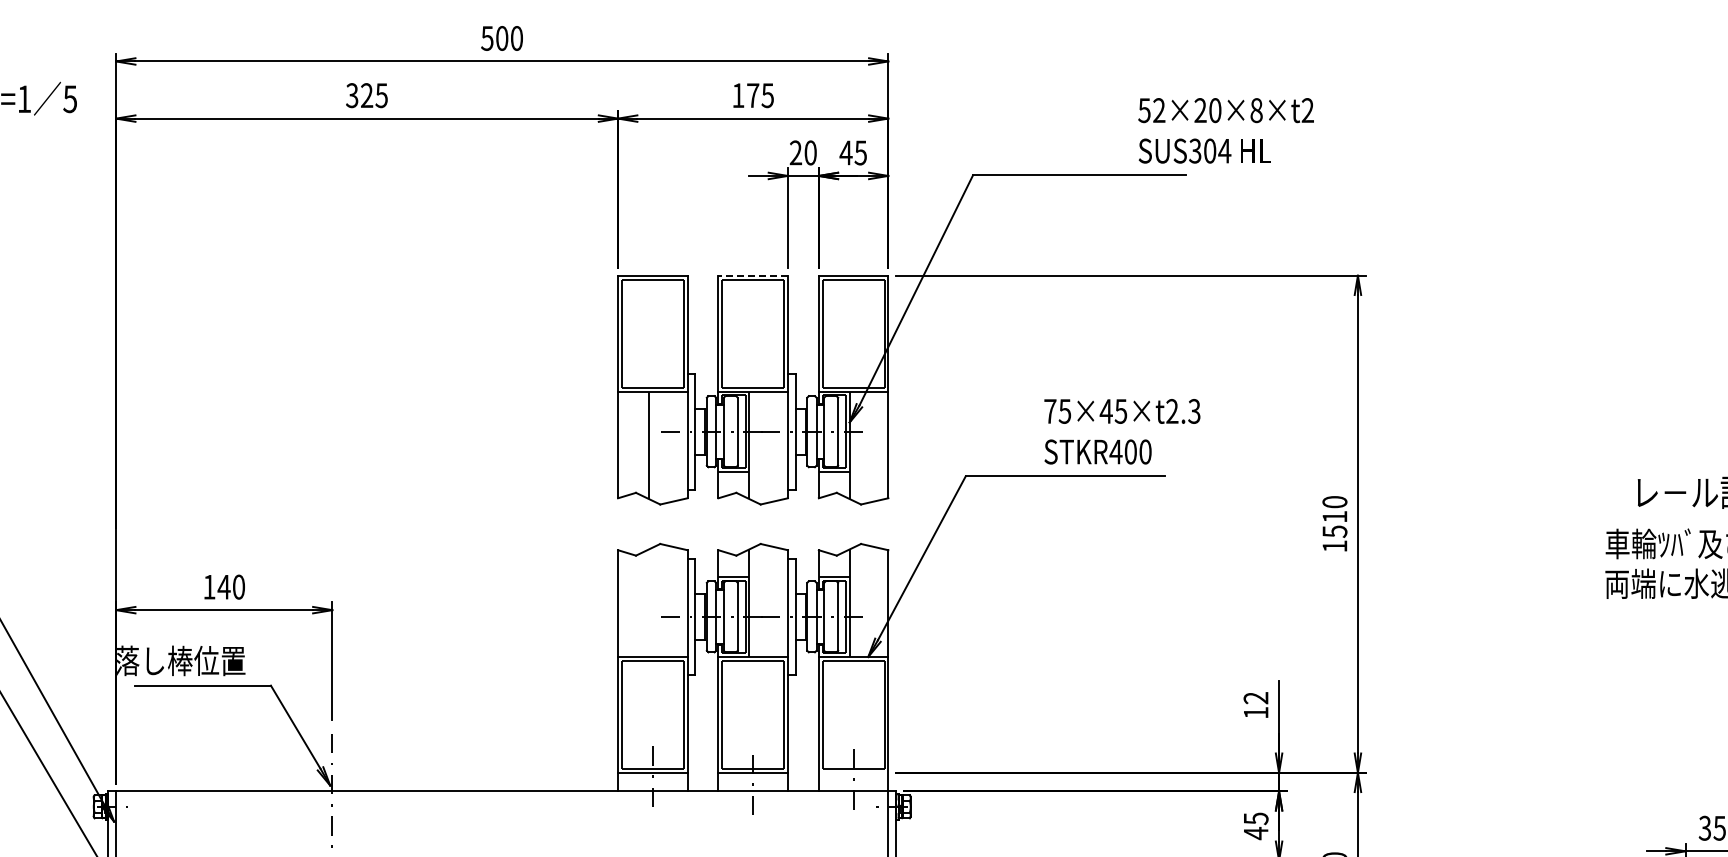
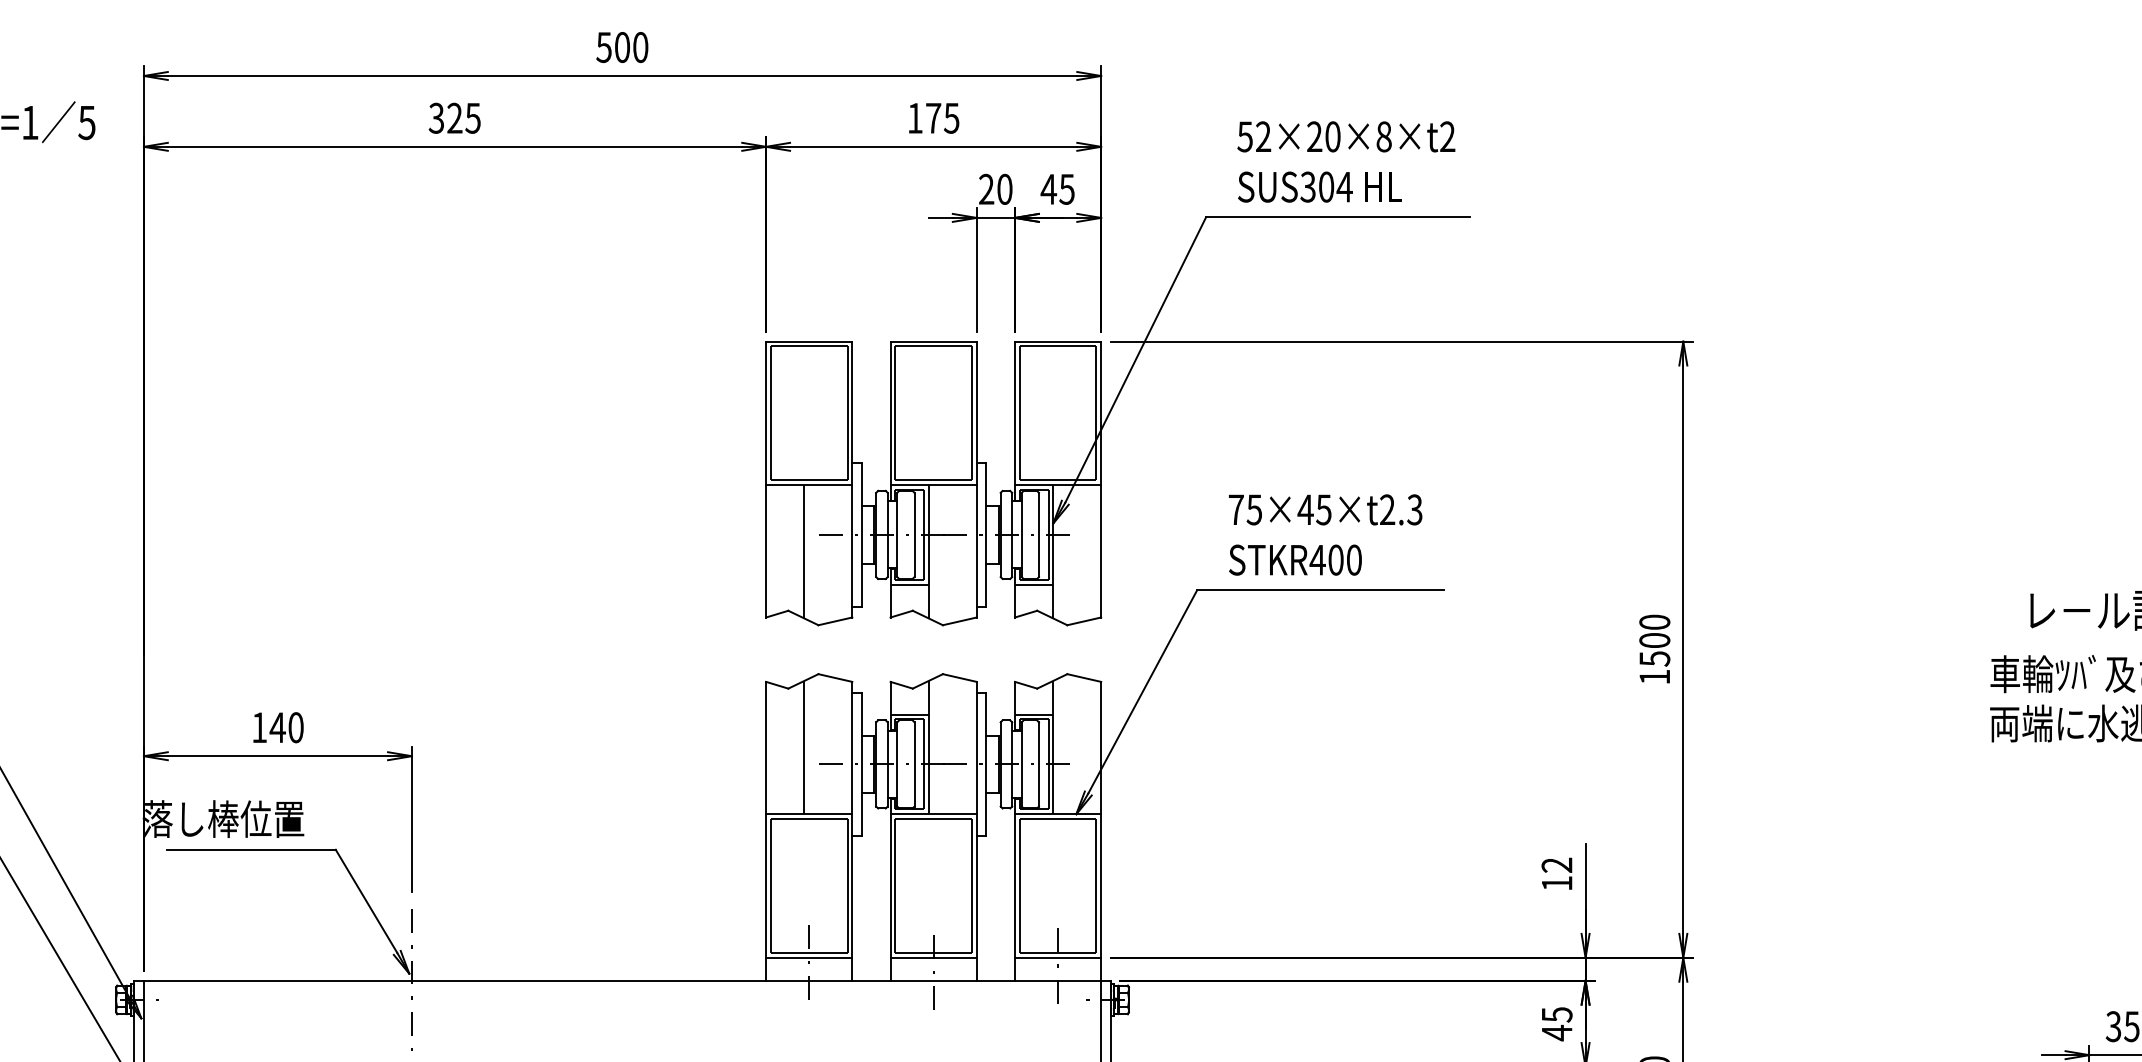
text: (1225, 130) -> (1345, 161), moved
line: (753, 275) -> (934, 341), dashed -> solid
text: (1122, 431) -> (1325, 534), moved
text: (1334, 516) -> (1654, 640), 1510 -> 1500
line: (648, 602) -> (803, 746), added
line: (853, 772) -> (1057, 957), added

